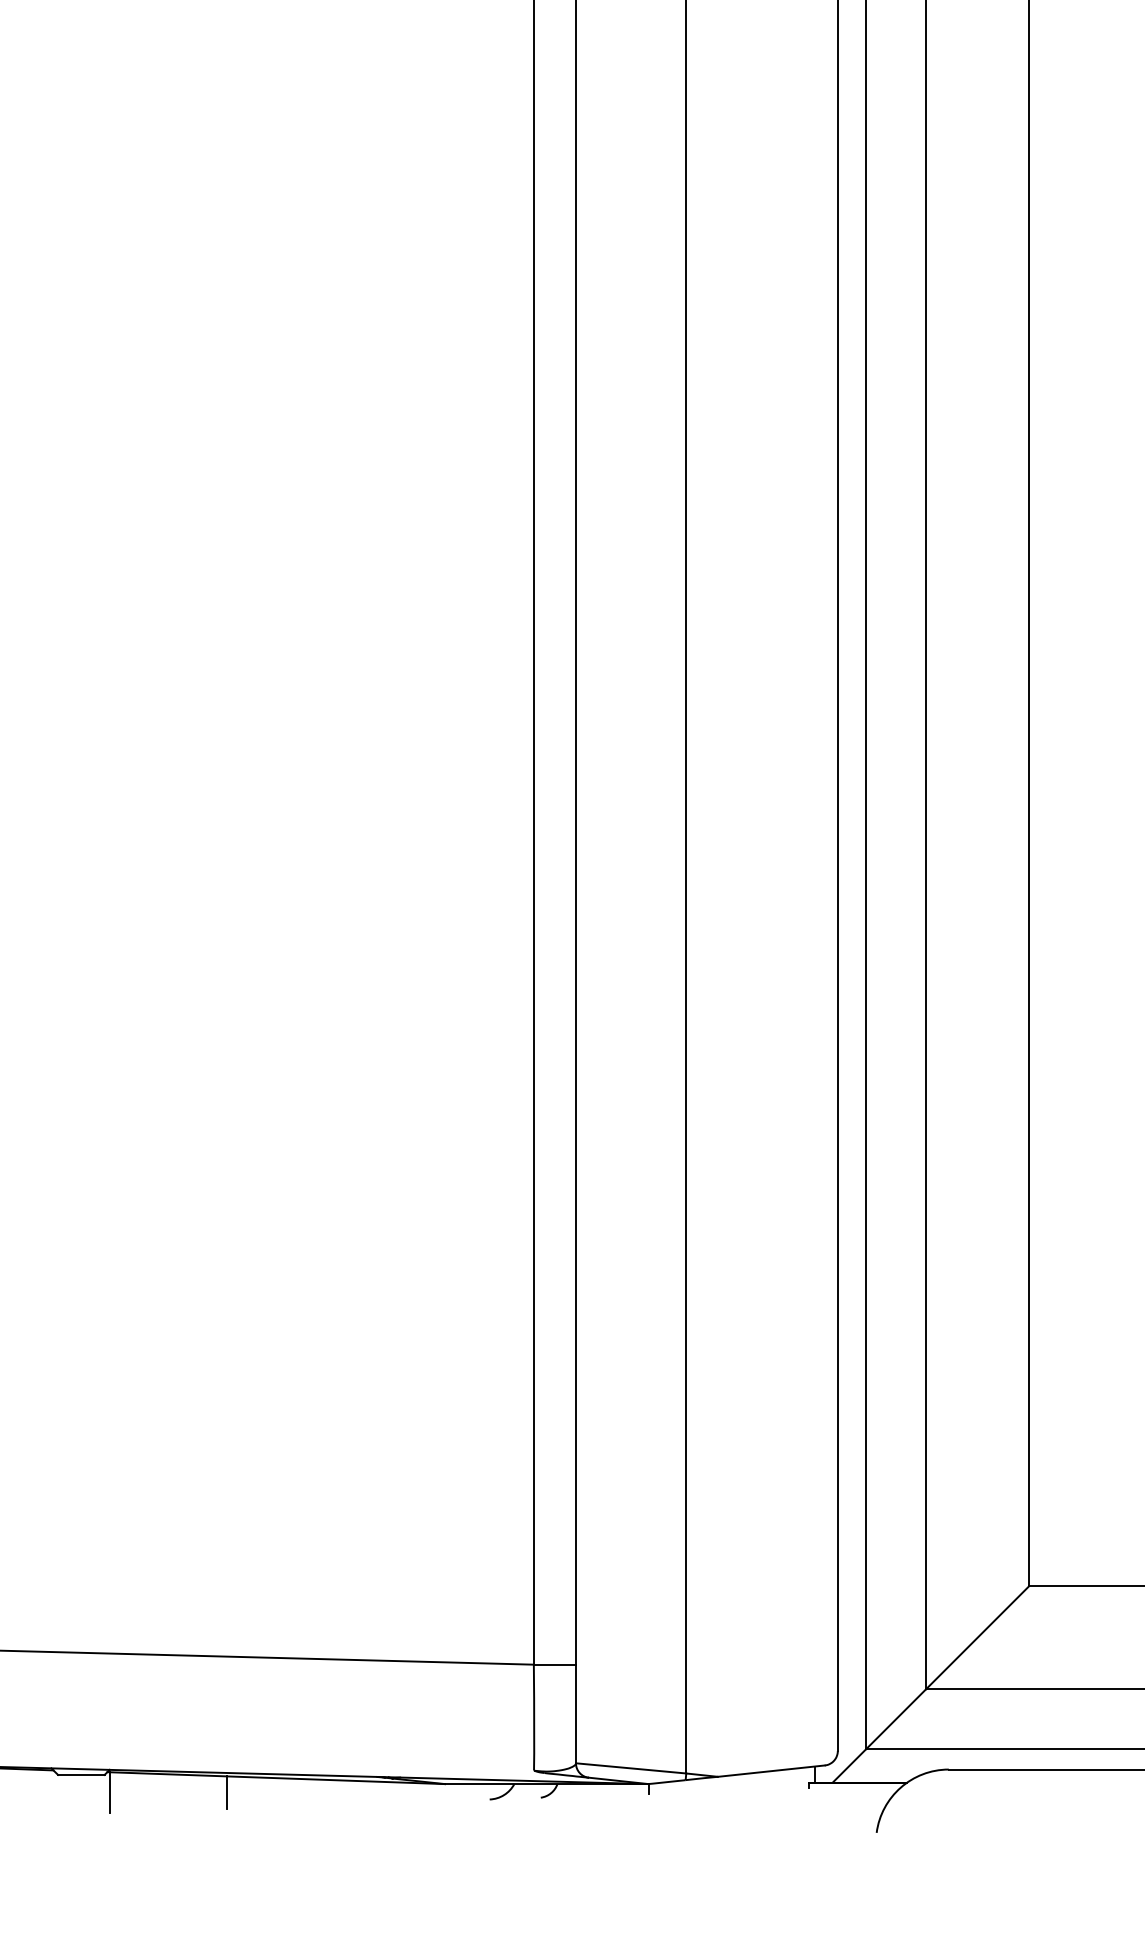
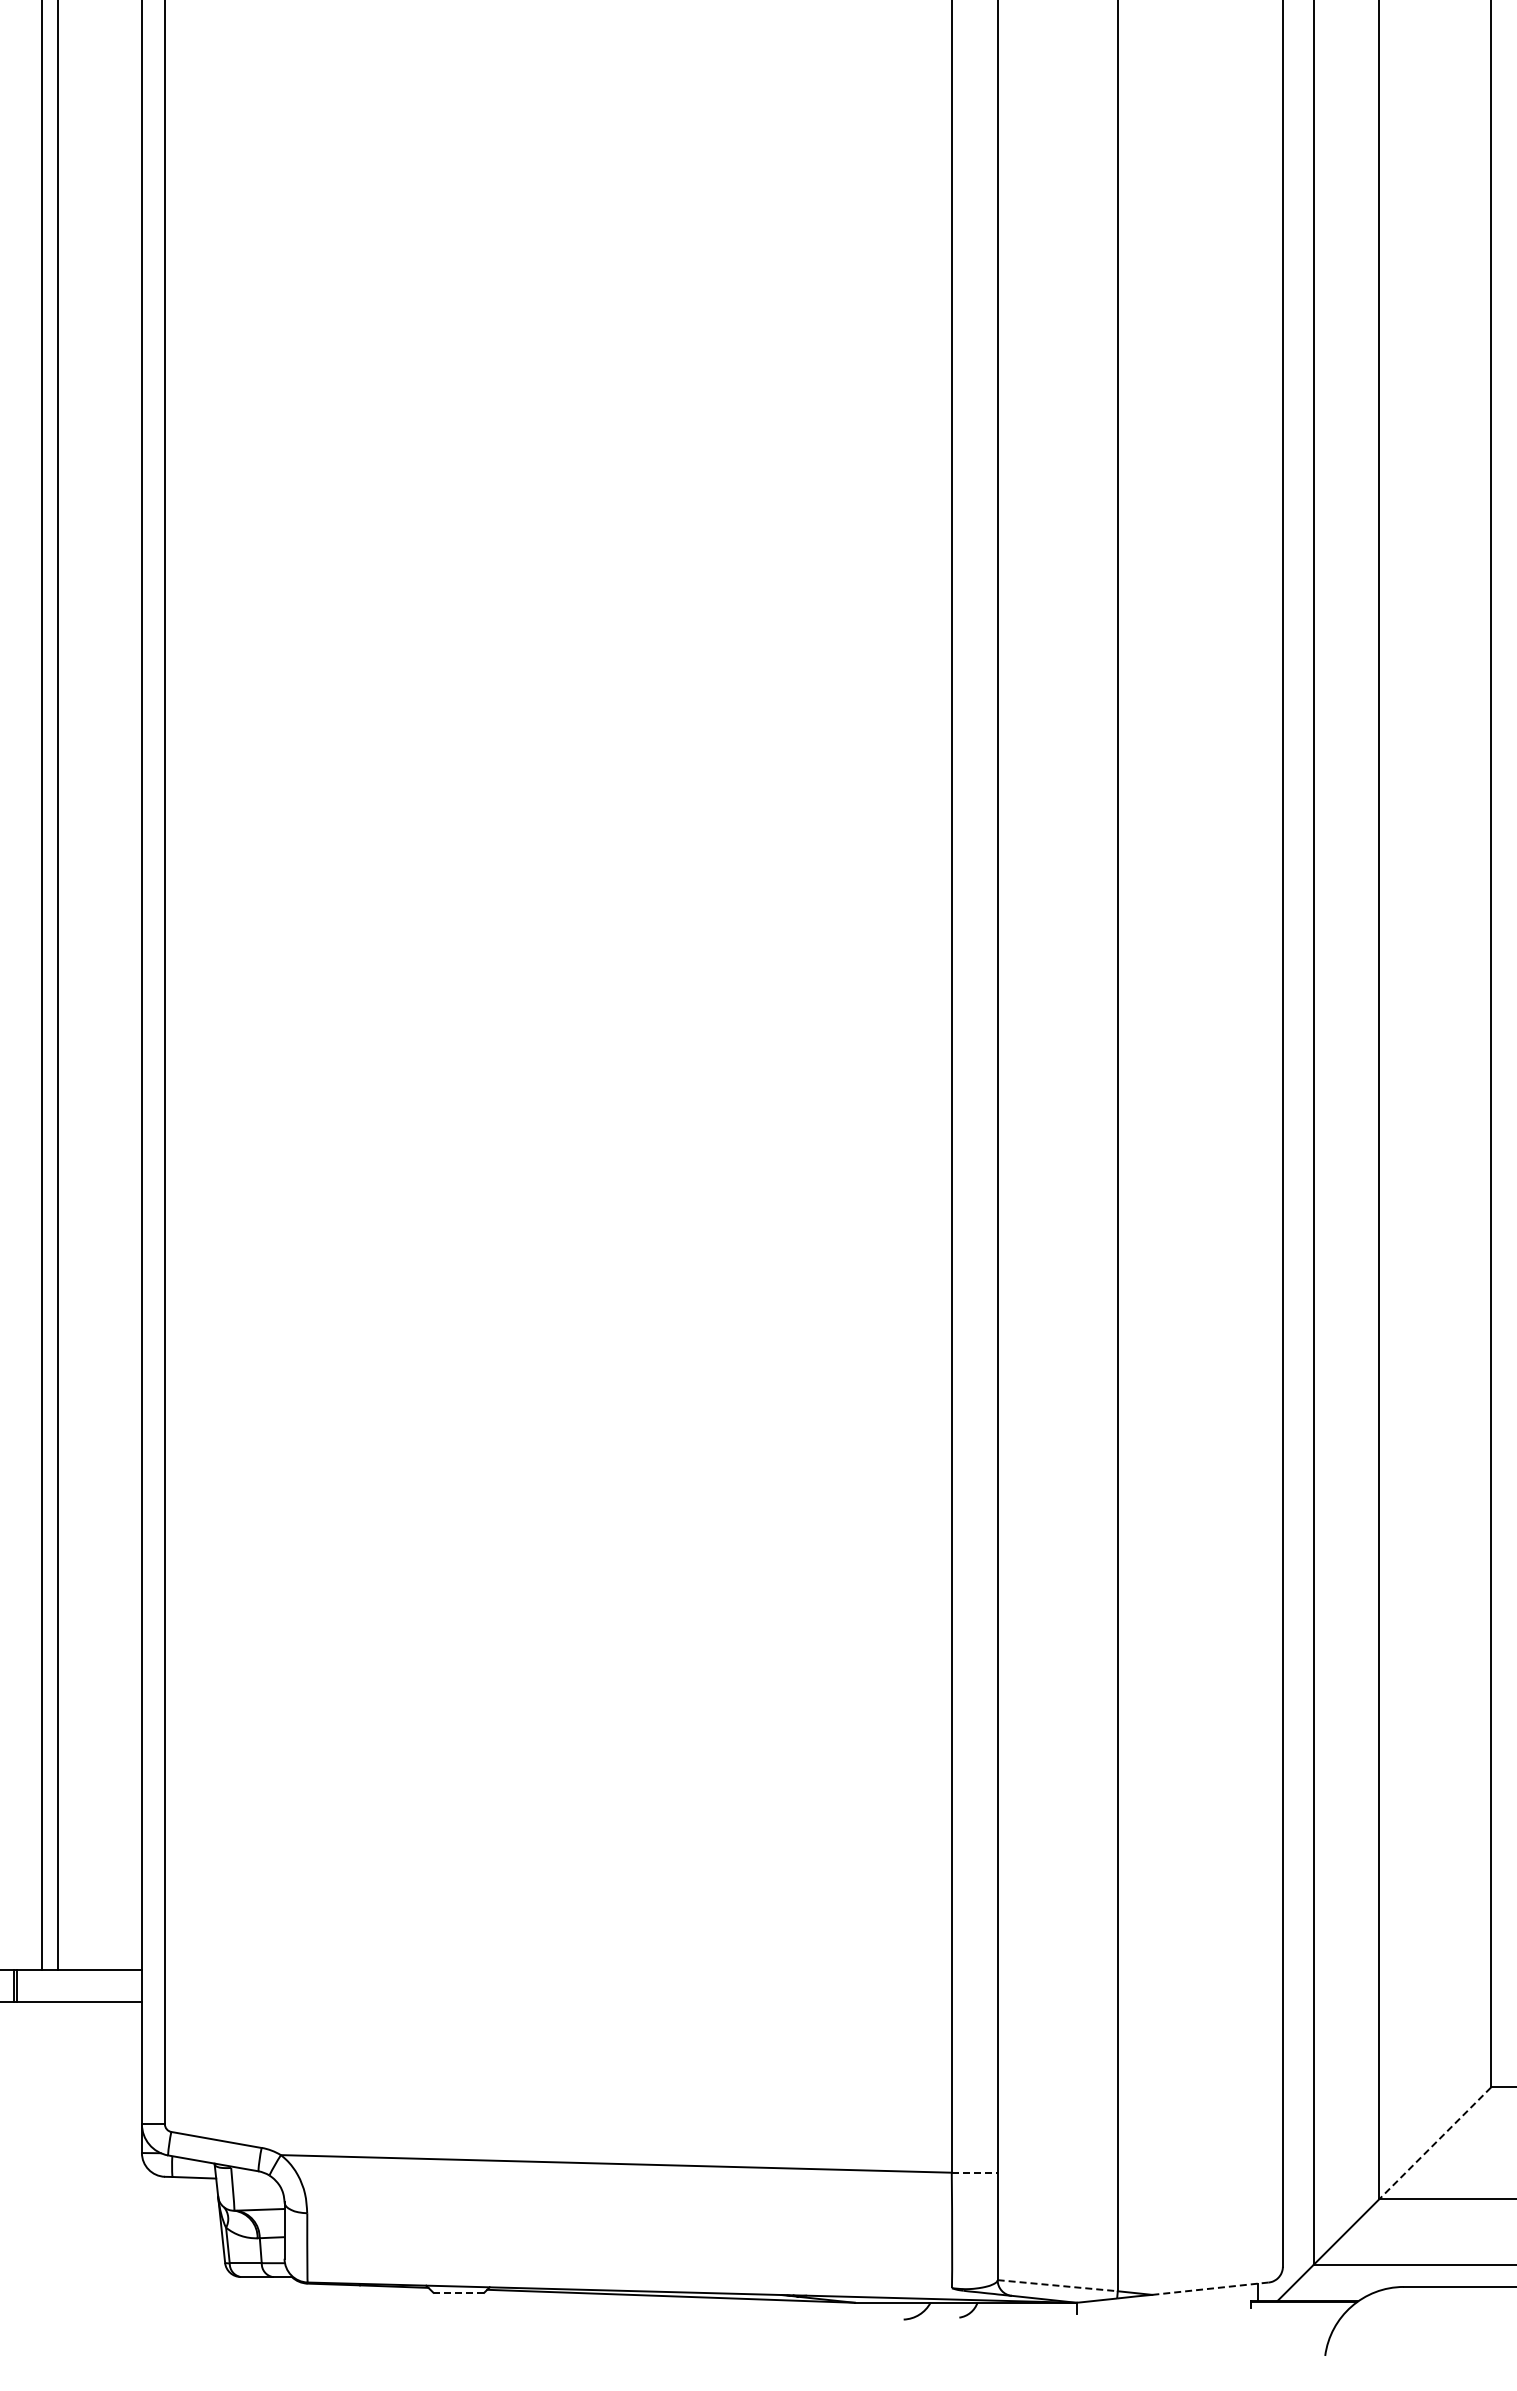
line: (976, 1637) -> (1434, 2143), solid -> dashed
line: (554, 1664) -> (974, 2172), solid -> dashed
line: (631, 1768) -> (1058, 2285), solid -> dashed
line: (771, 1770) -> (1210, 2288), solid -> dashed
line: (81, 1774) -> (458, 2292), solid -> dashed
line: (110, 1792) -> (490, 2311), removed
line: (226, 1792) -> (617, 2311), removed

